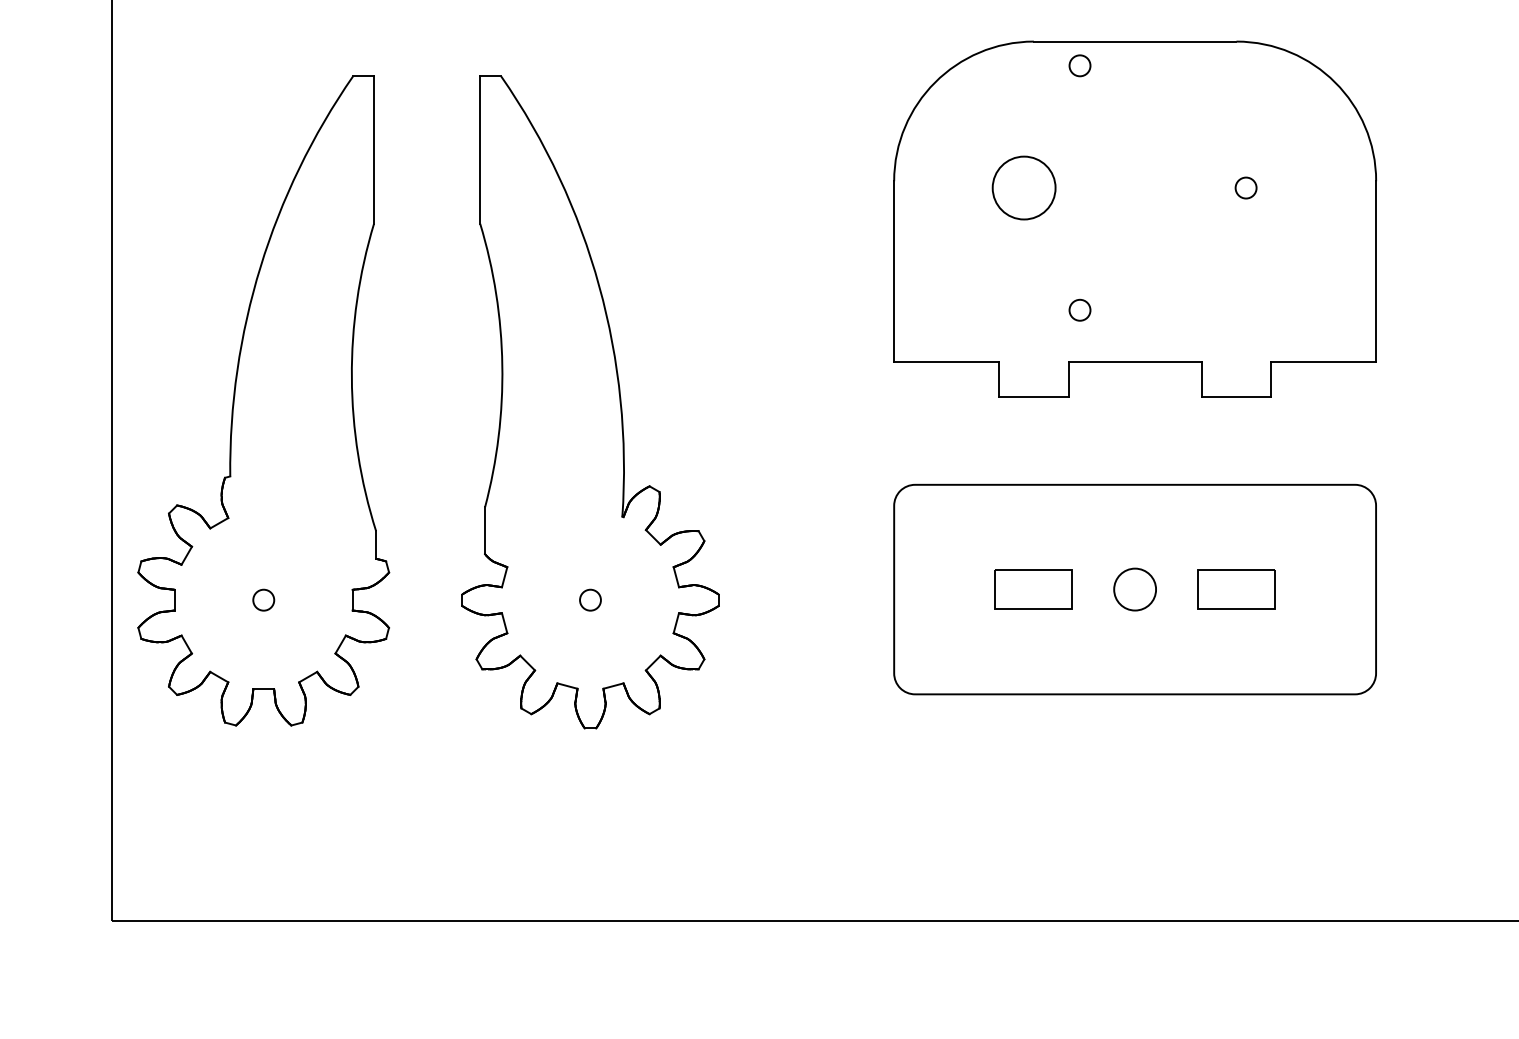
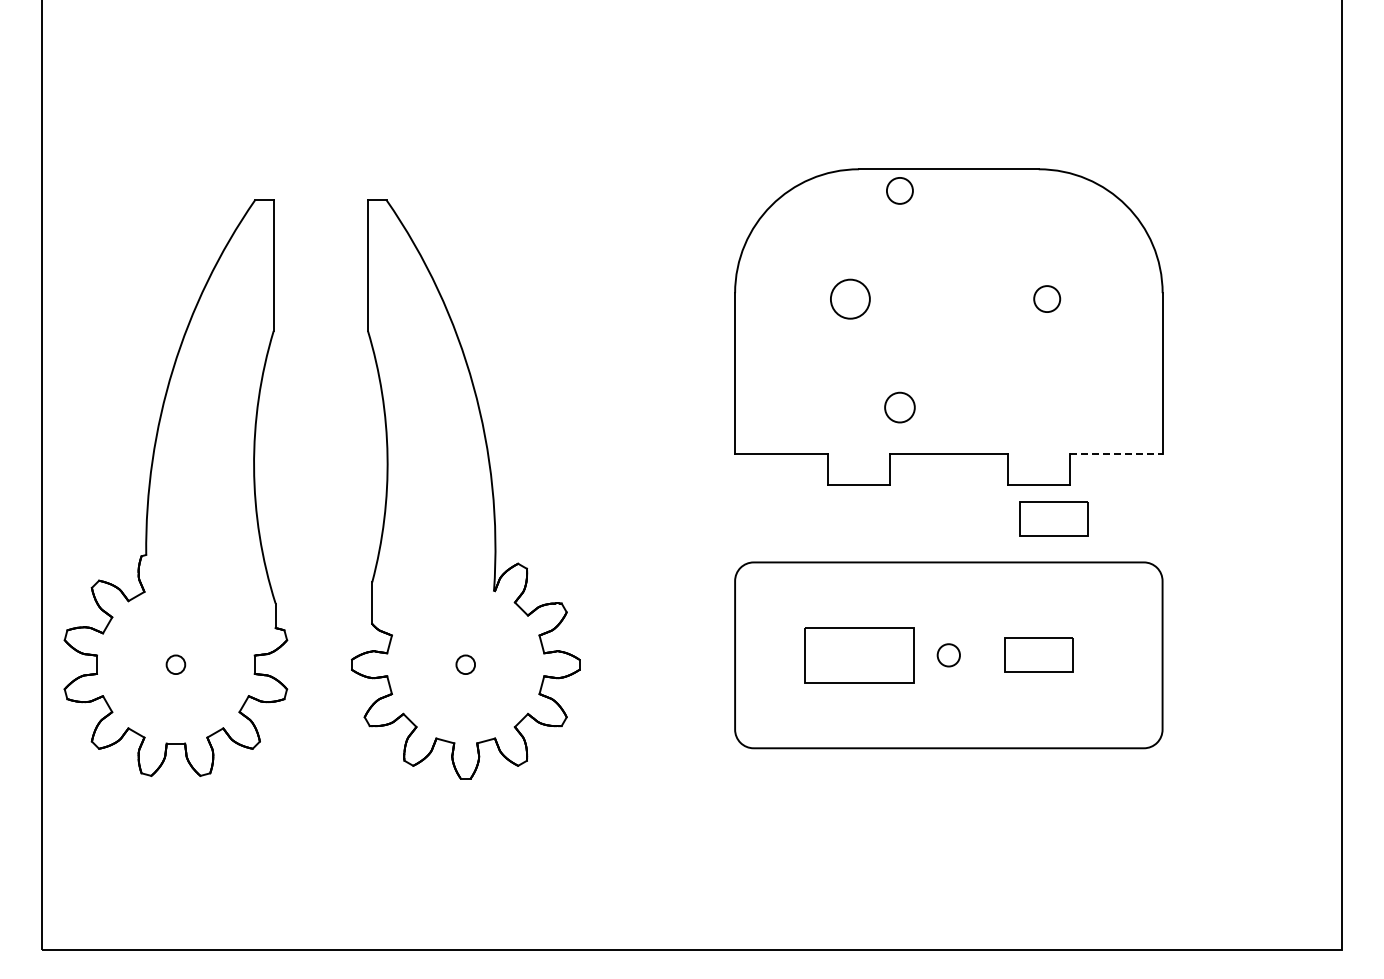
circle: (1079, 65) -> (899, 190), size x1.4
circle: (1024, 188) -> (850, 299), size x0.7
circle: (1246, 188) -> (1047, 299), size x1.4
circle: (1079, 310) -> (899, 407), size x1.6
line: (1324, 362) -> (1116, 453), solid -> dashed
part: (1253, 435) -> (1053, 518), added
part: (1033, 588) -> (858, 654), size x1.6
circle: (1134, 588) -> (948, 654), size x0.6

